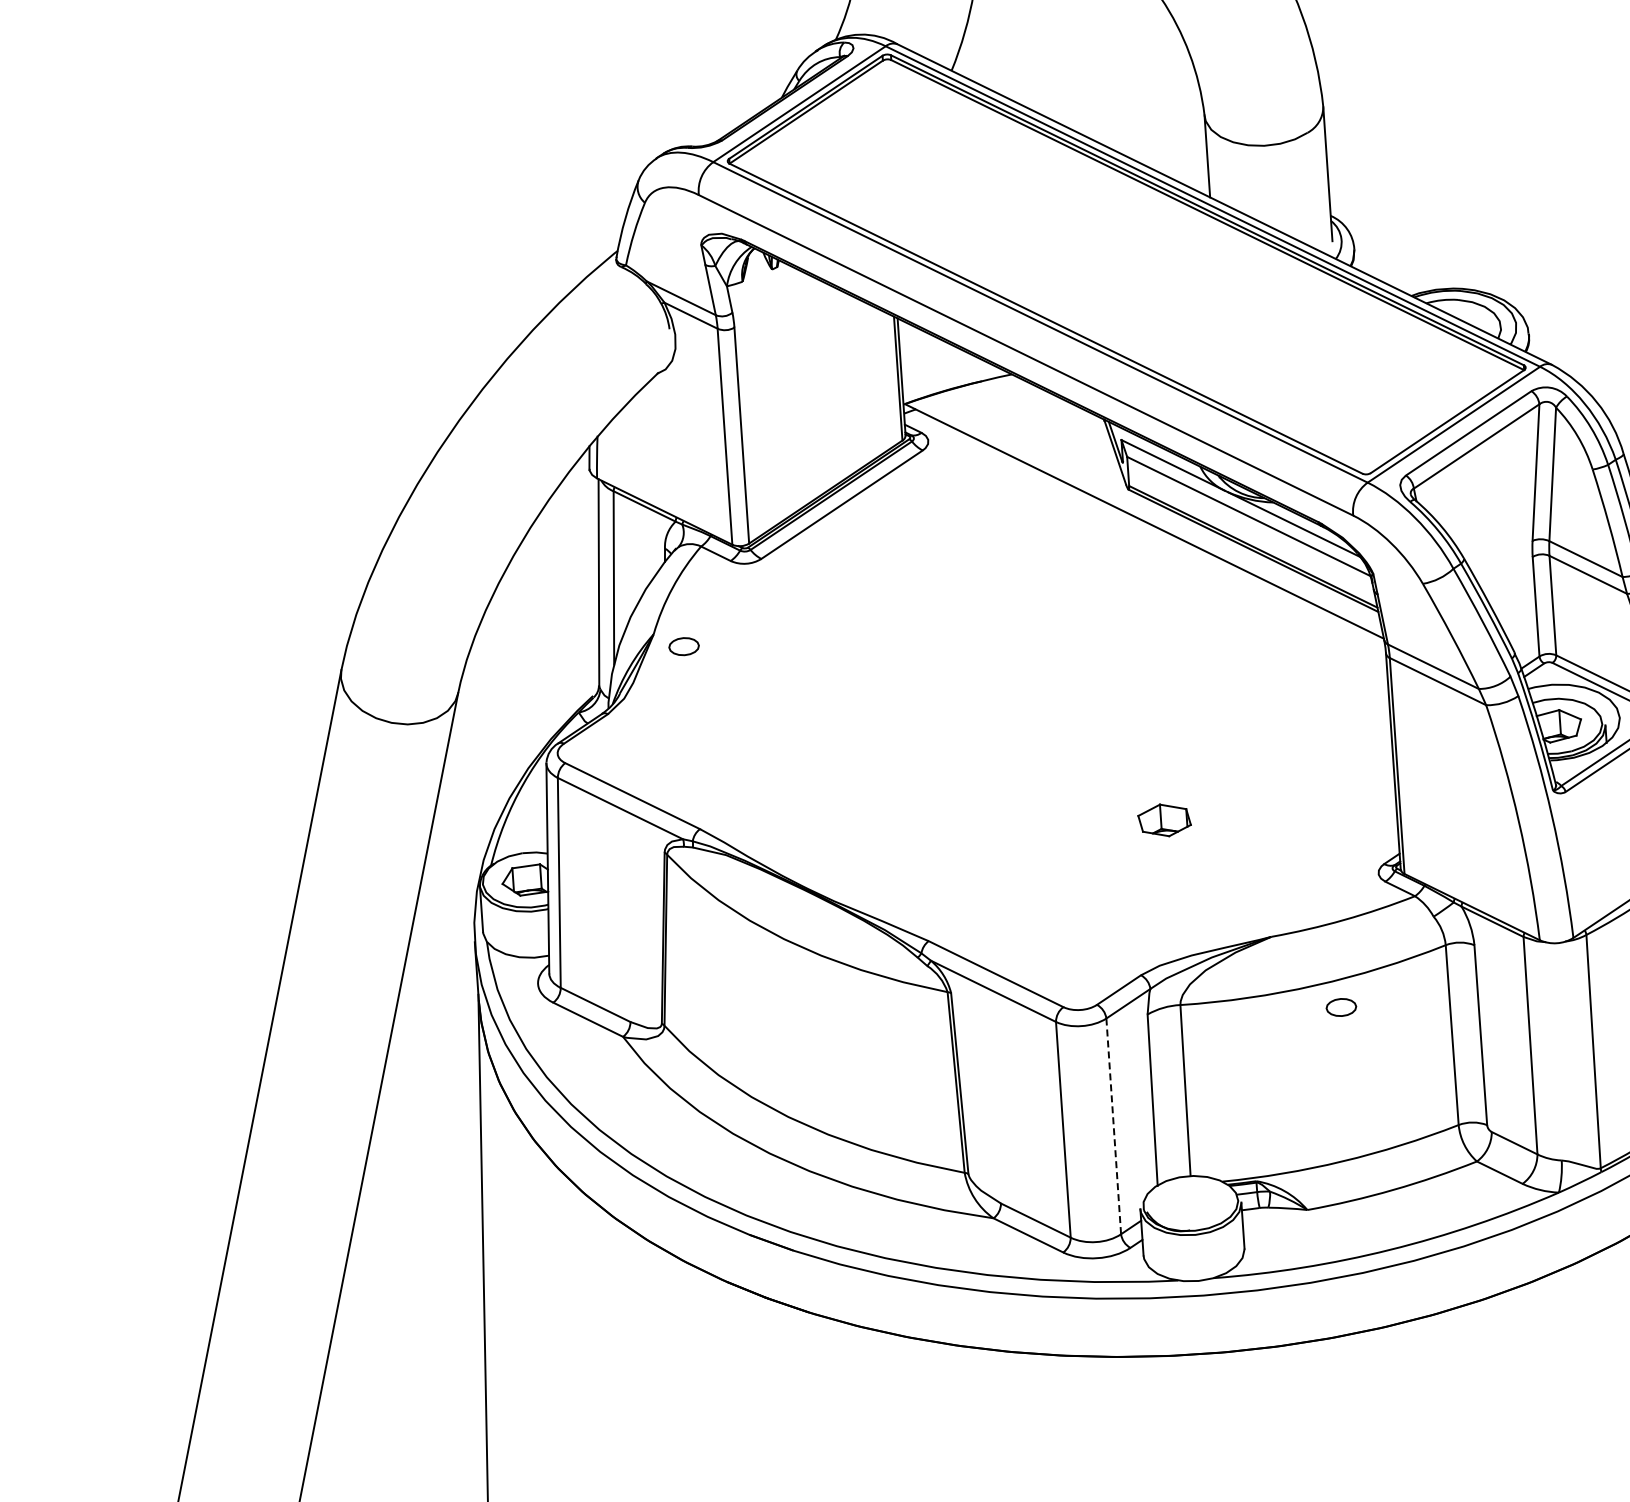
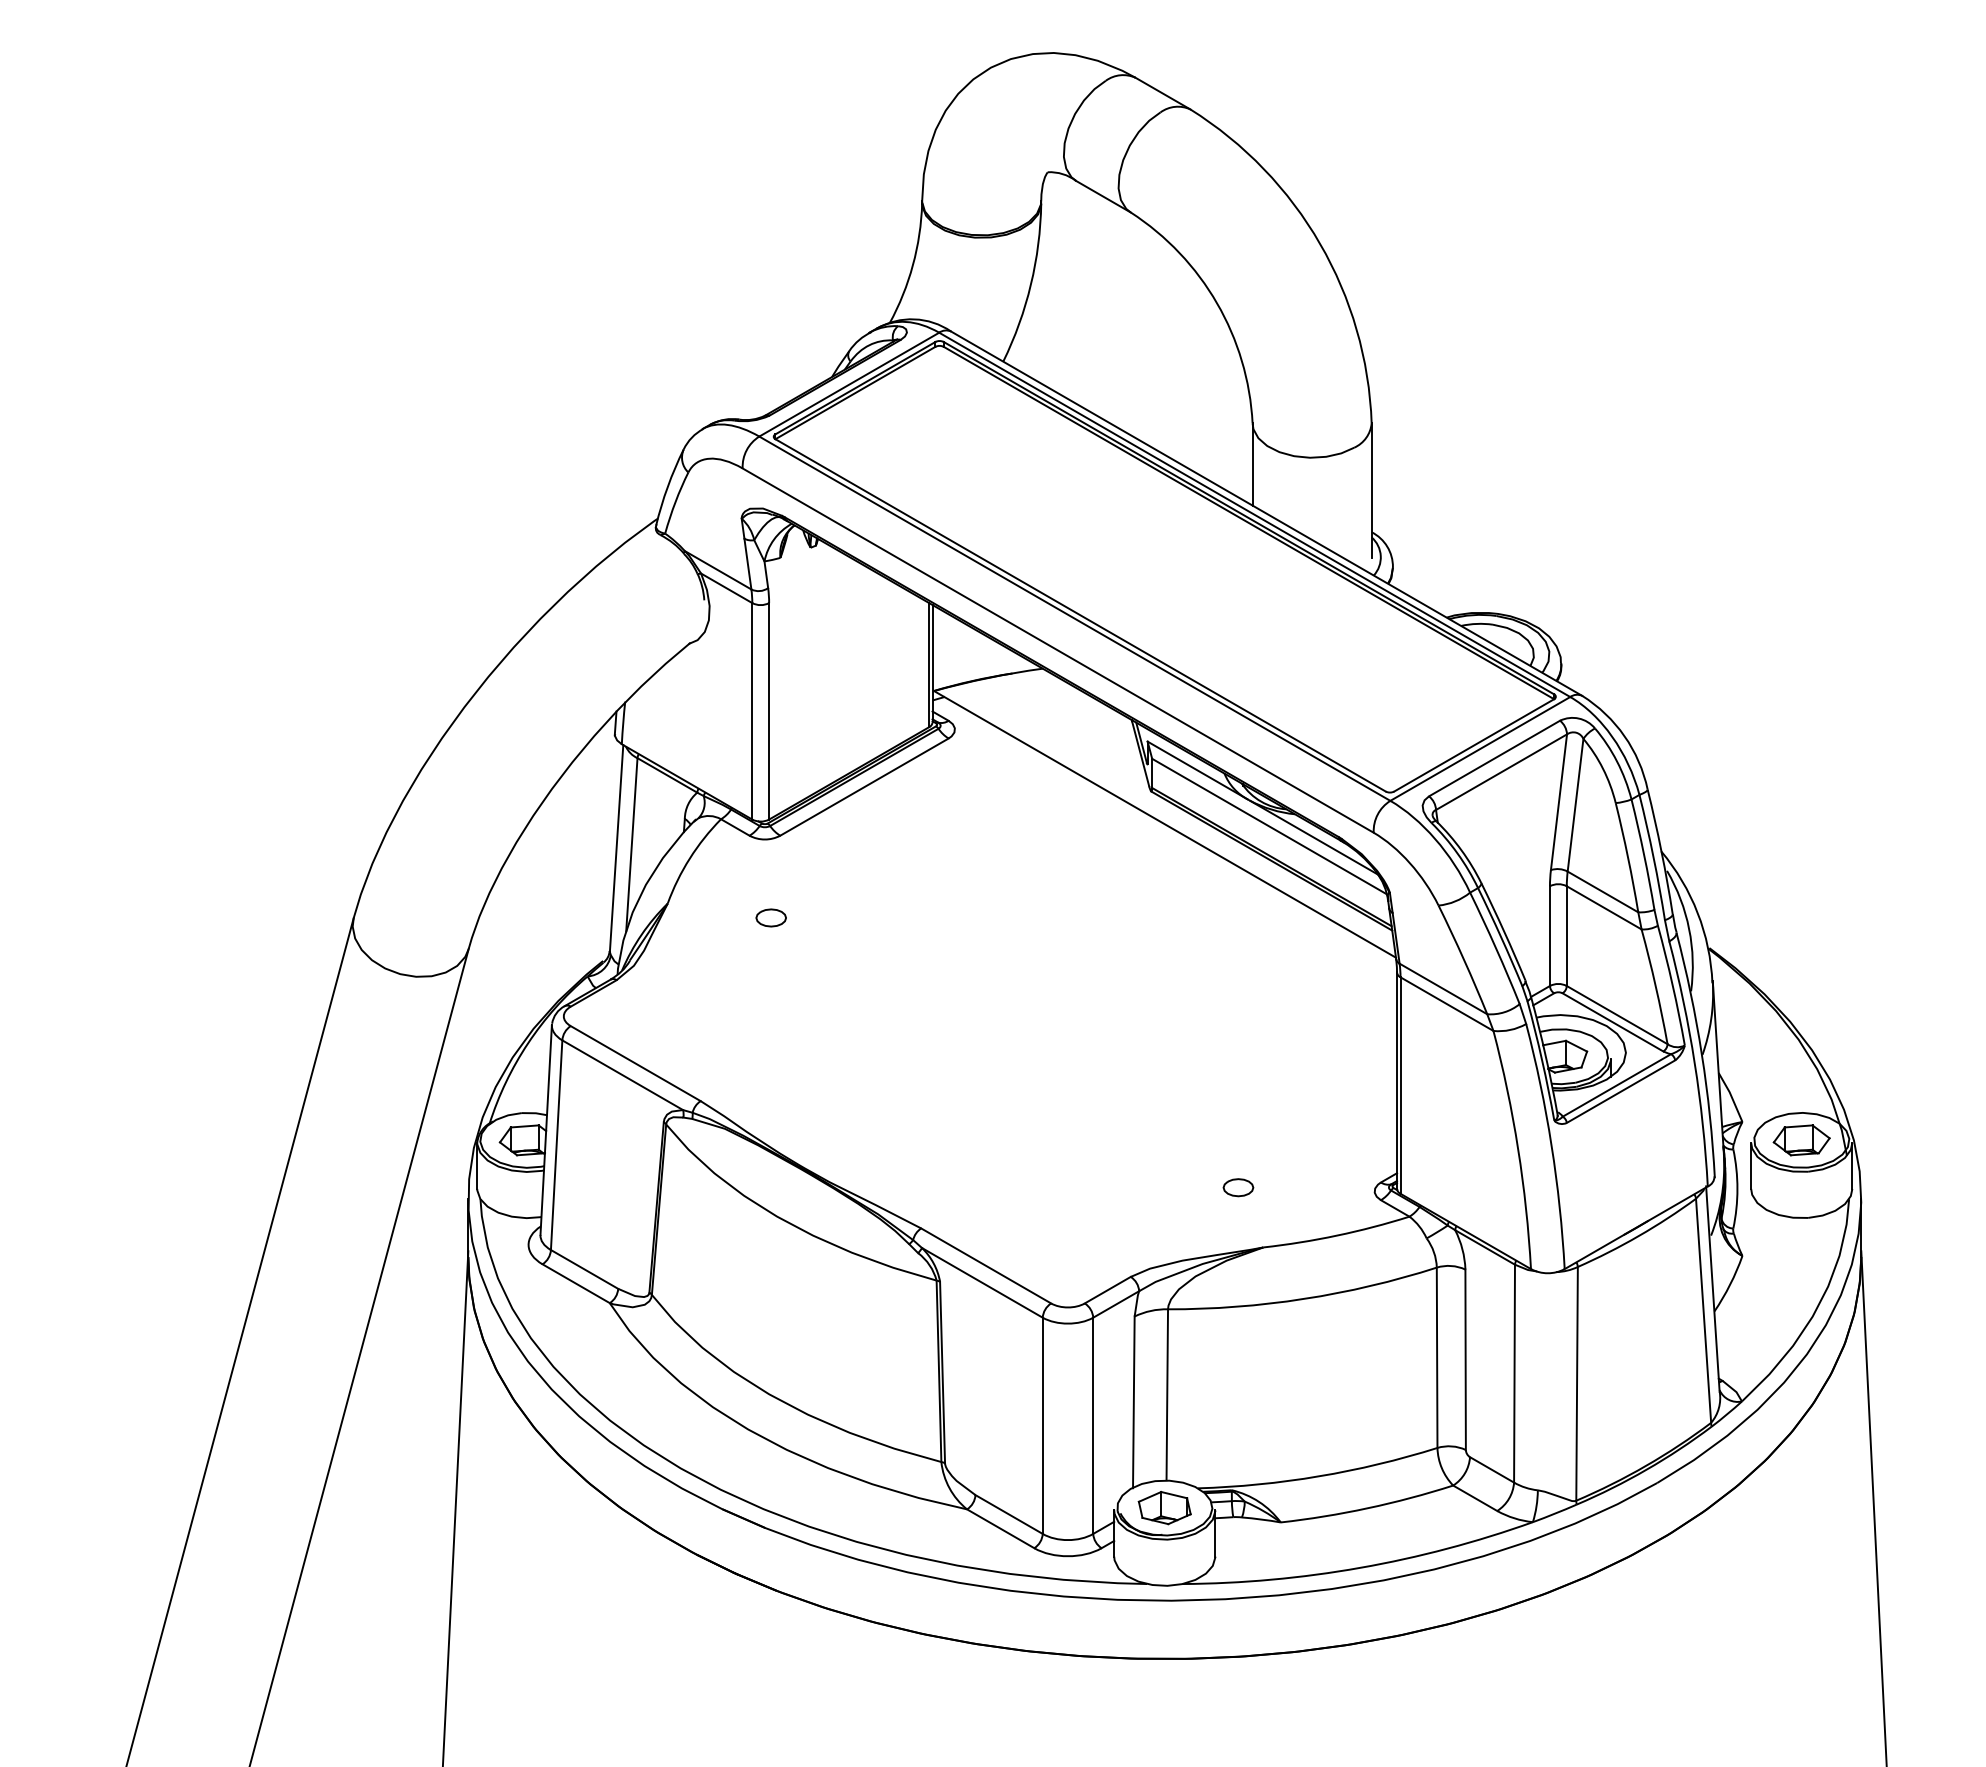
part: (683, 646) -> (770, 917), moved
part: (1164, 820) -> (1164, 1508), moved
part: (1341, 1007) -> (1238, 1187), moved
line: (1114, 1127) -> (1093, 1426), dashed -> solid

